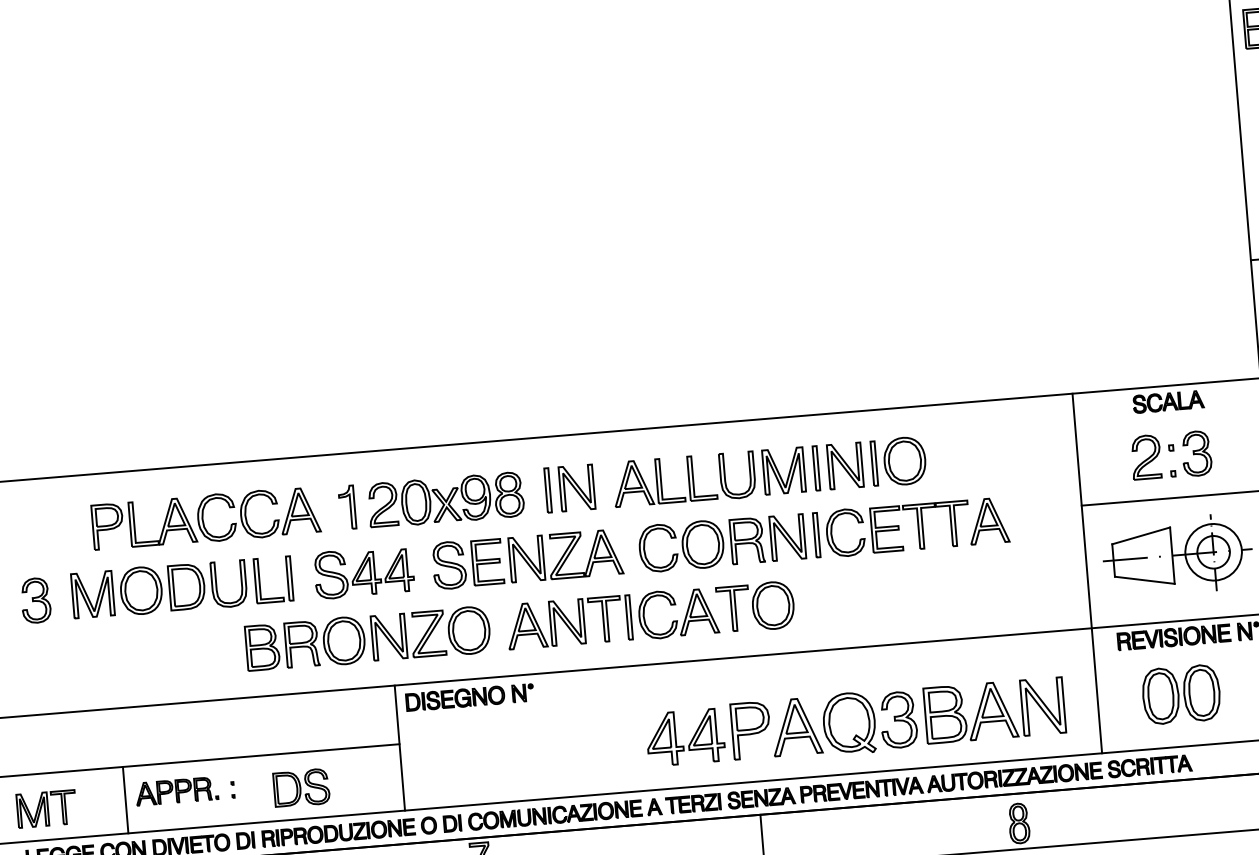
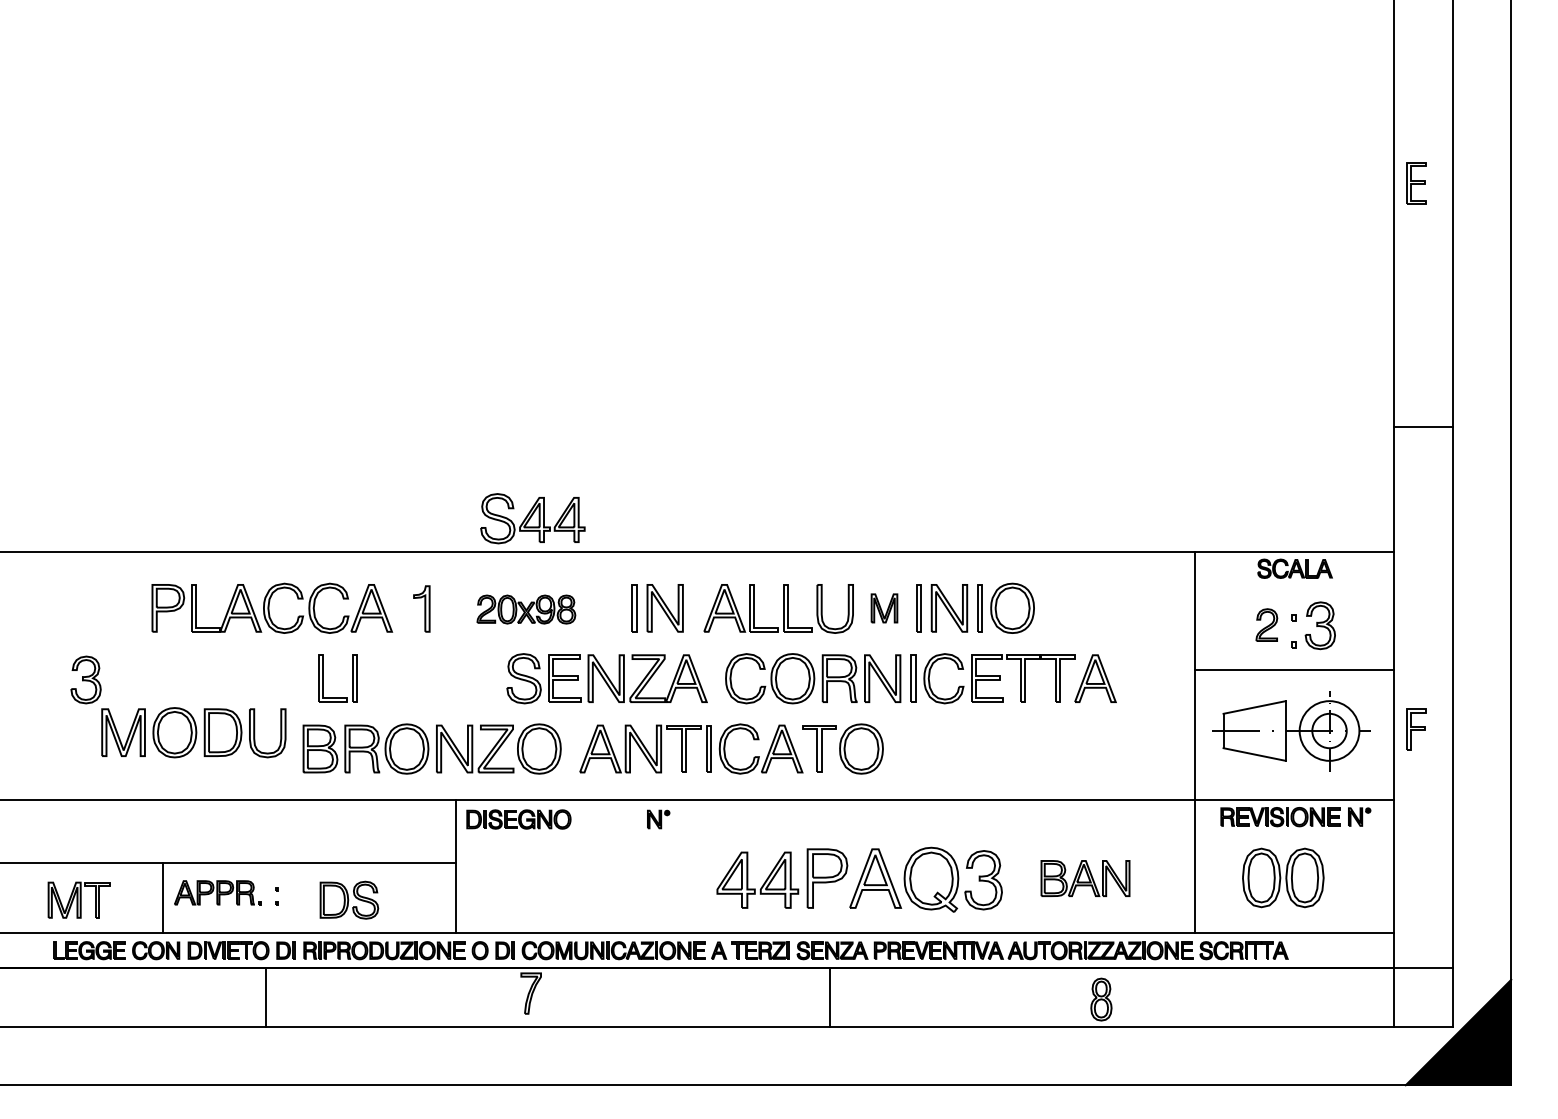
part: (1145, 456) -> (1266, 624), size x0.7
part: (784, 471) -> (884, 608), size x0.6
part: (446, 499) -> (526, 609), size x0.6
part: (363, 572) -> (532, 518), moved
part: (158, 589) -> (193, 732), moved
part: (522, 693) -> (658, 819), moved
part: (994, 710) -> (1085, 878), size x0.6

